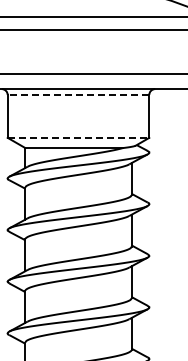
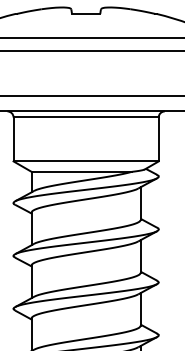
line: (78, 95) -> (86, 117), dashed -> solid
line: (78, 137) -> (86, 161), dashed -> solid

